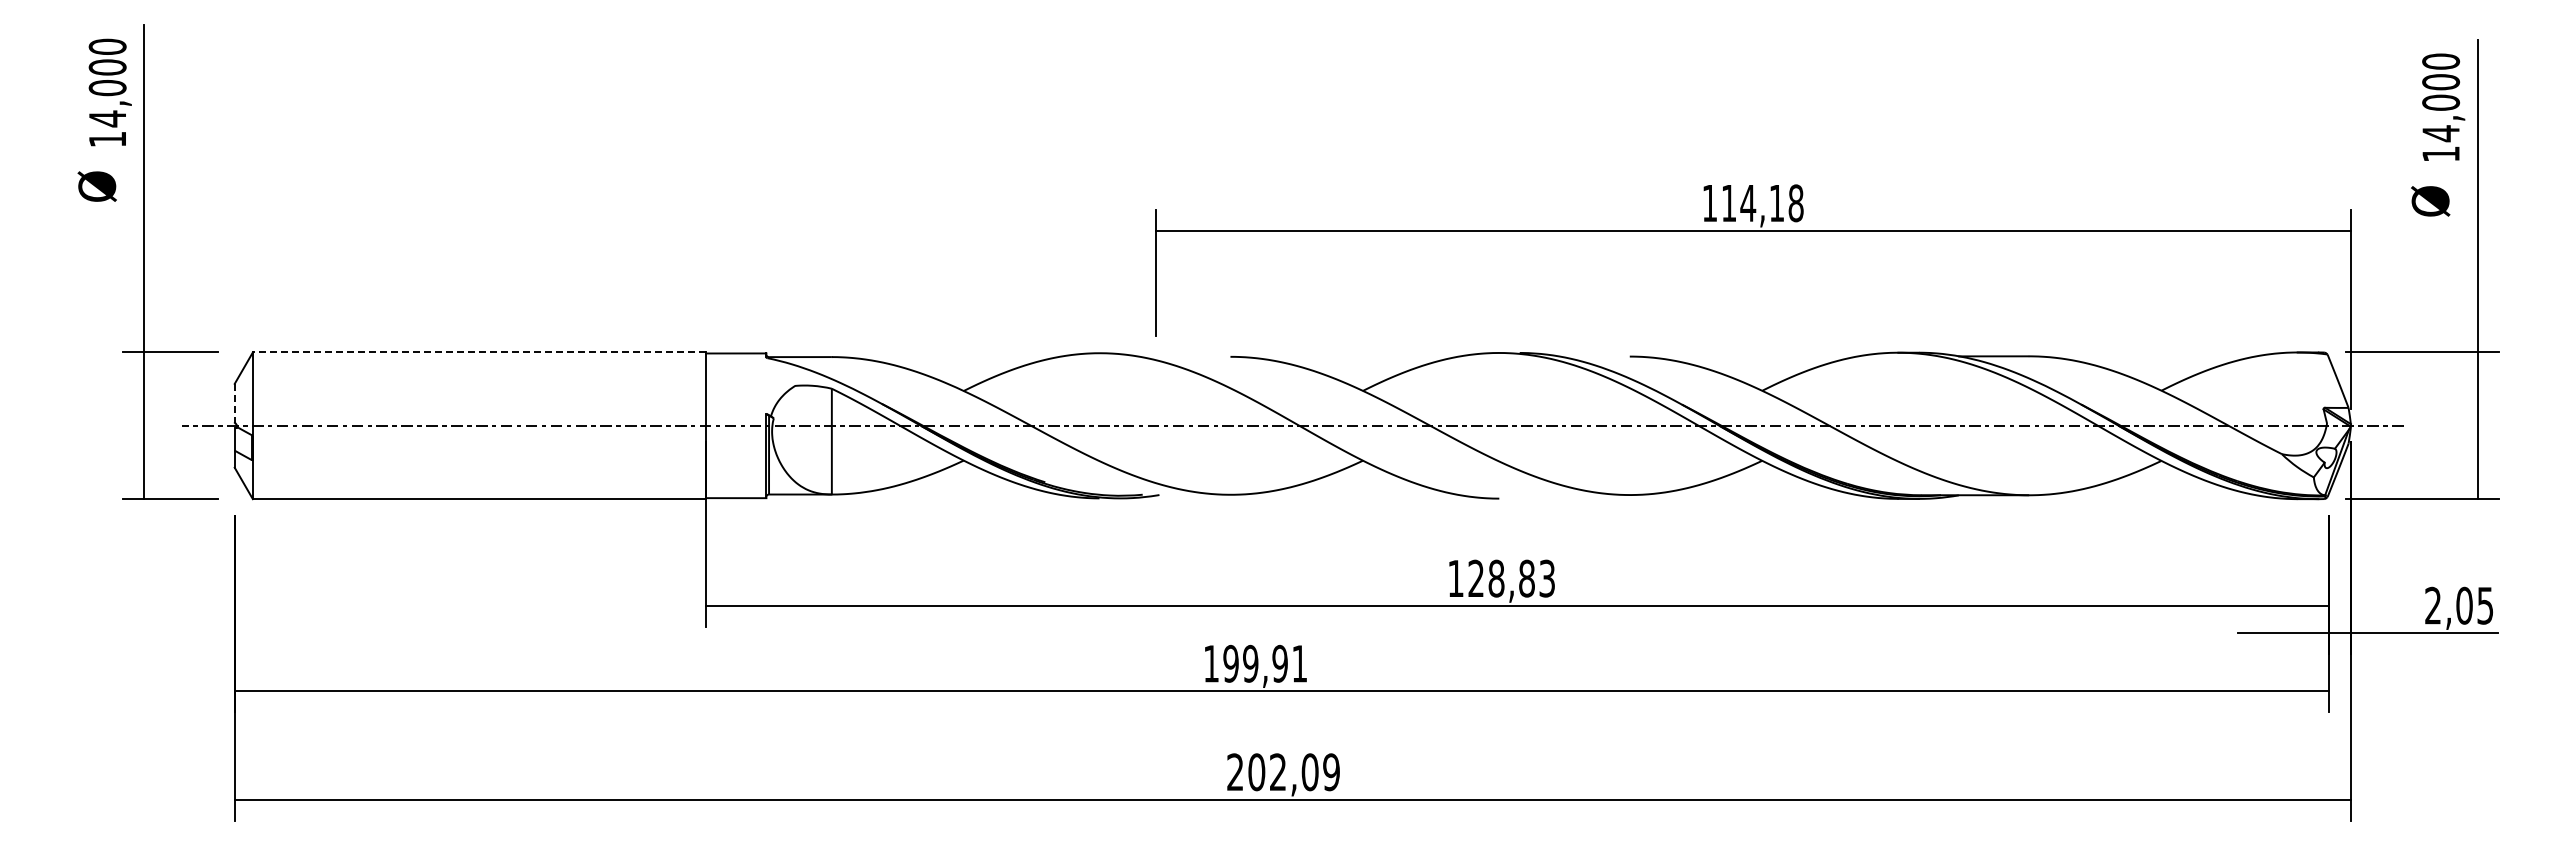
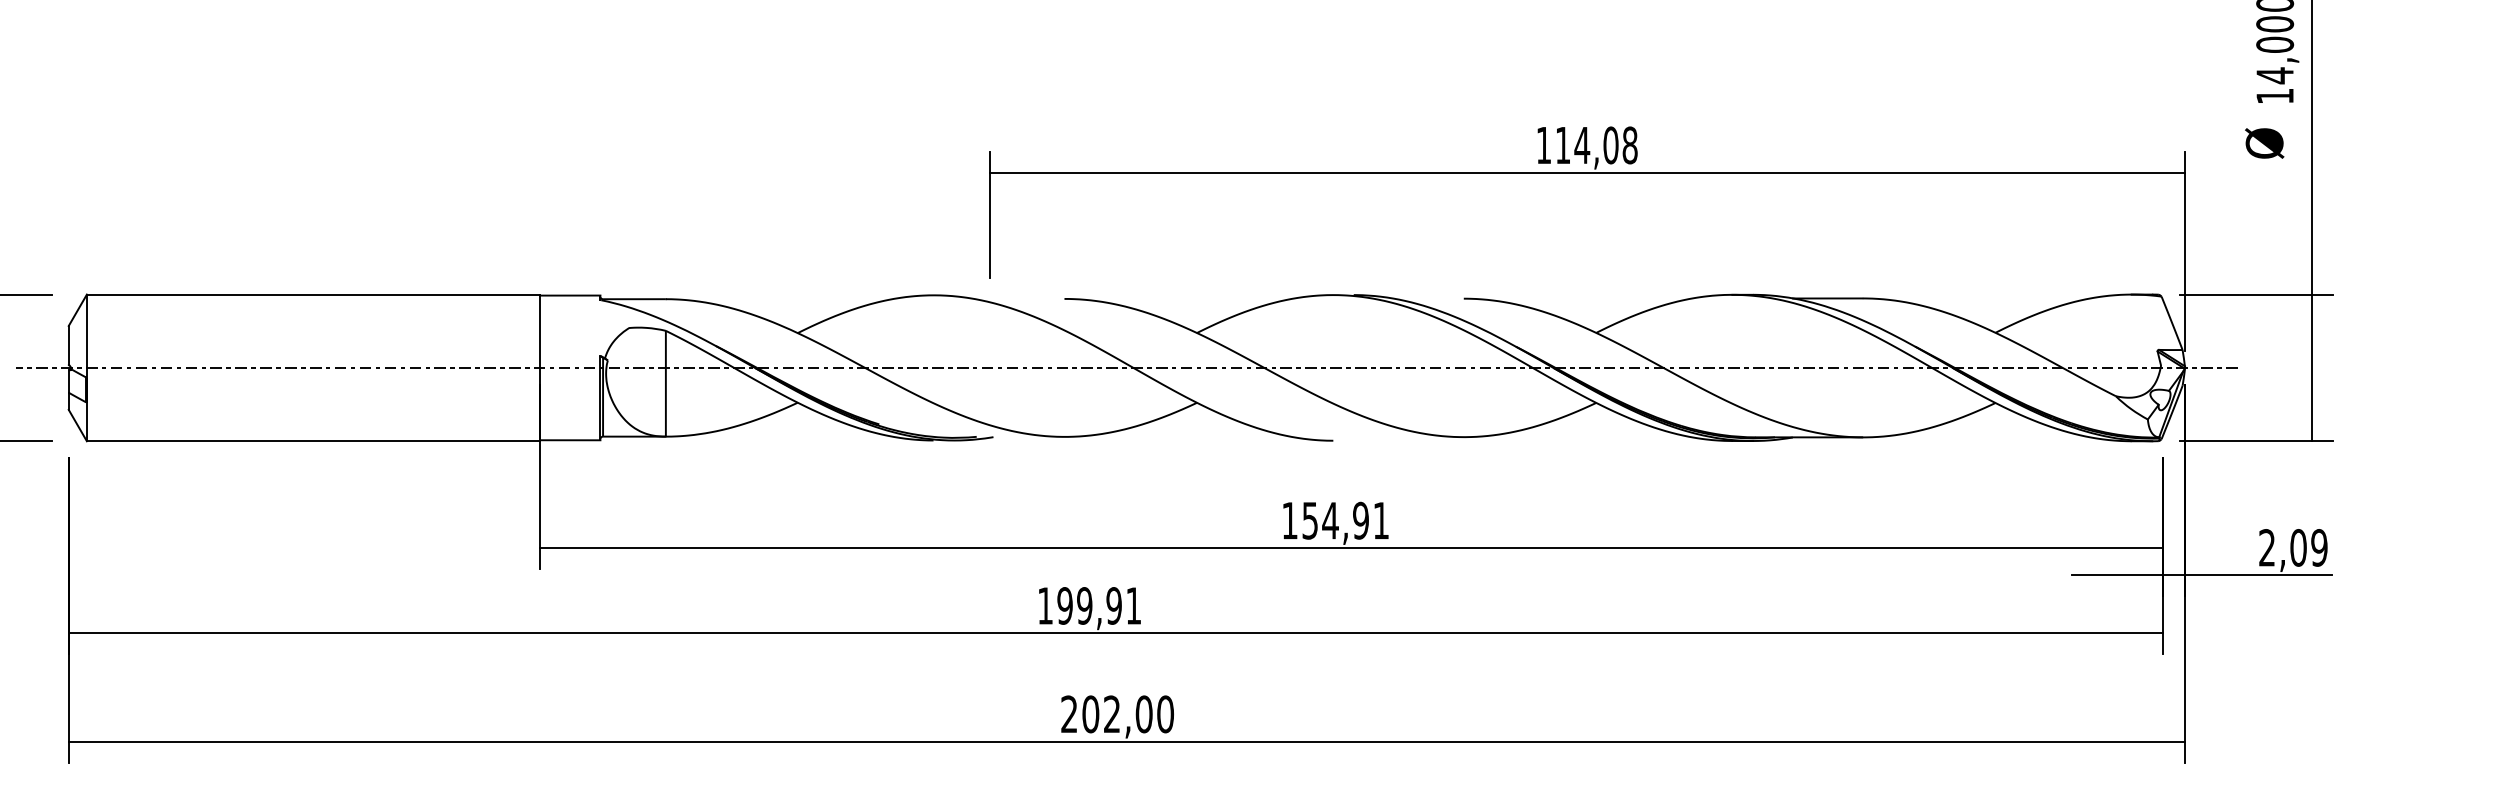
text: (1776, 203) -> (1610, 145), 114,18 -> 114,08
line: (479, 352) -> (313, 294), dashed -> solid
line: (234, 403) -> (68, 345), dashed -> solid
text: (1511, 578) -> (1345, 520), 128,83 -> 154,91
text: (2485, 605) -> (2319, 547), 2,05 -> 2,09
text: (1331, 772) -> (1165, 714), 202,09 -> 202,00

